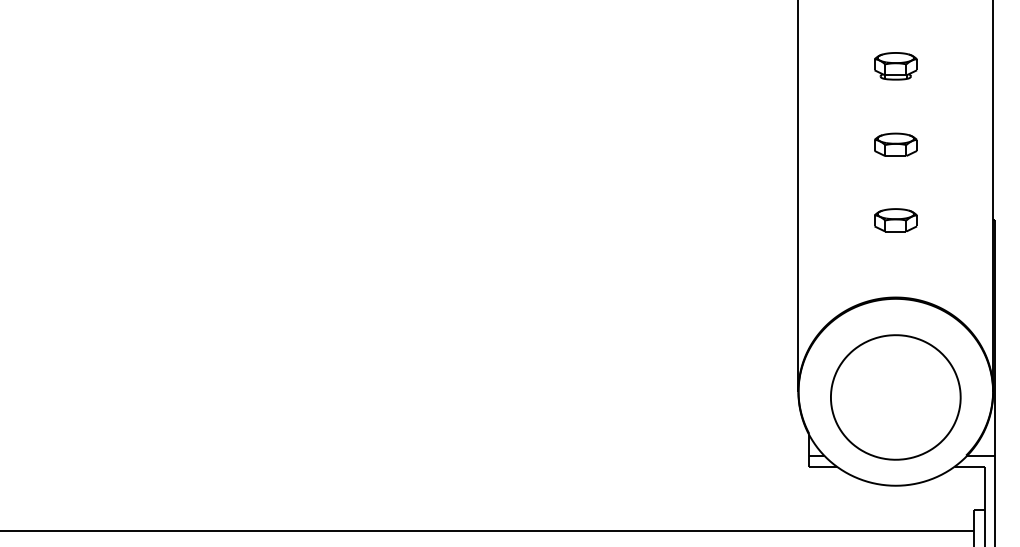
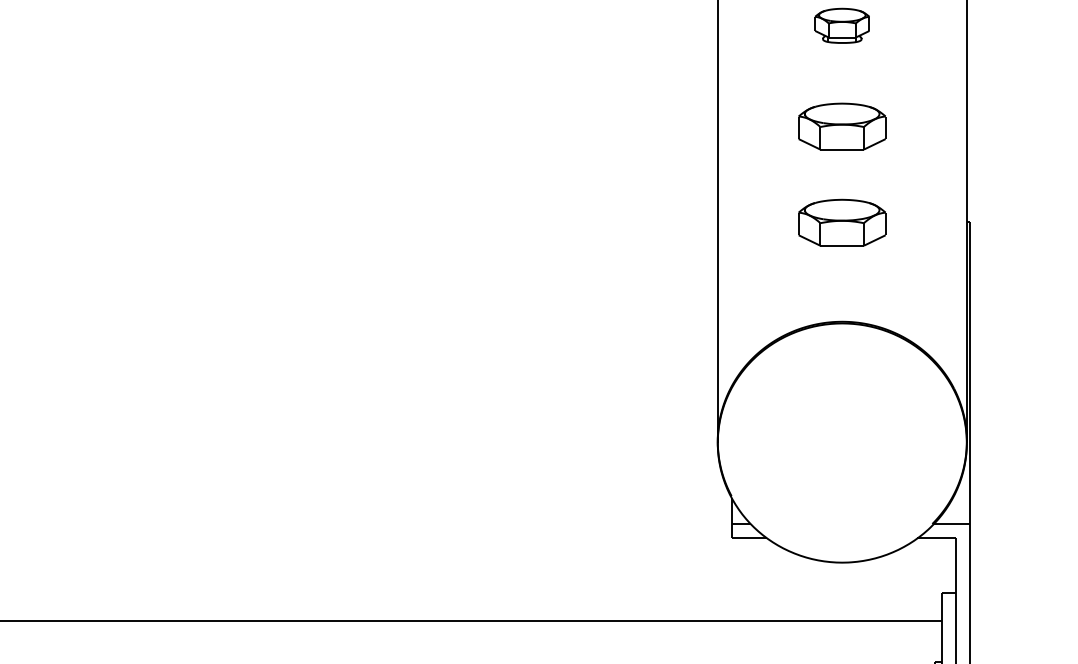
part: (895, 144) -> (841, 125), size x1.6
part: (895, 220) -> (841, 223), size x1.6
part: (895, 397) -> (841, 449), removed

